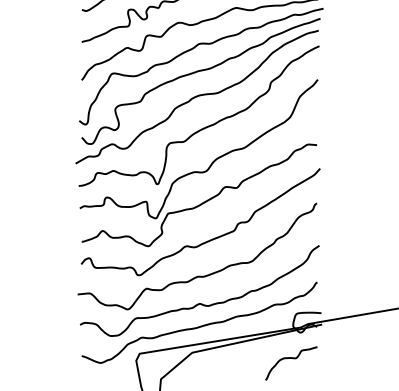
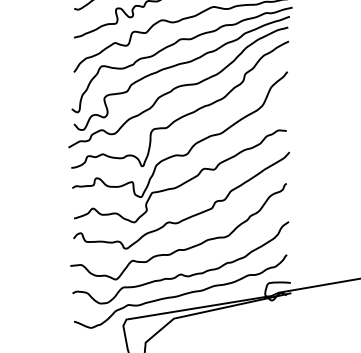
curve: (293, 359) -> (265, 324), removed

